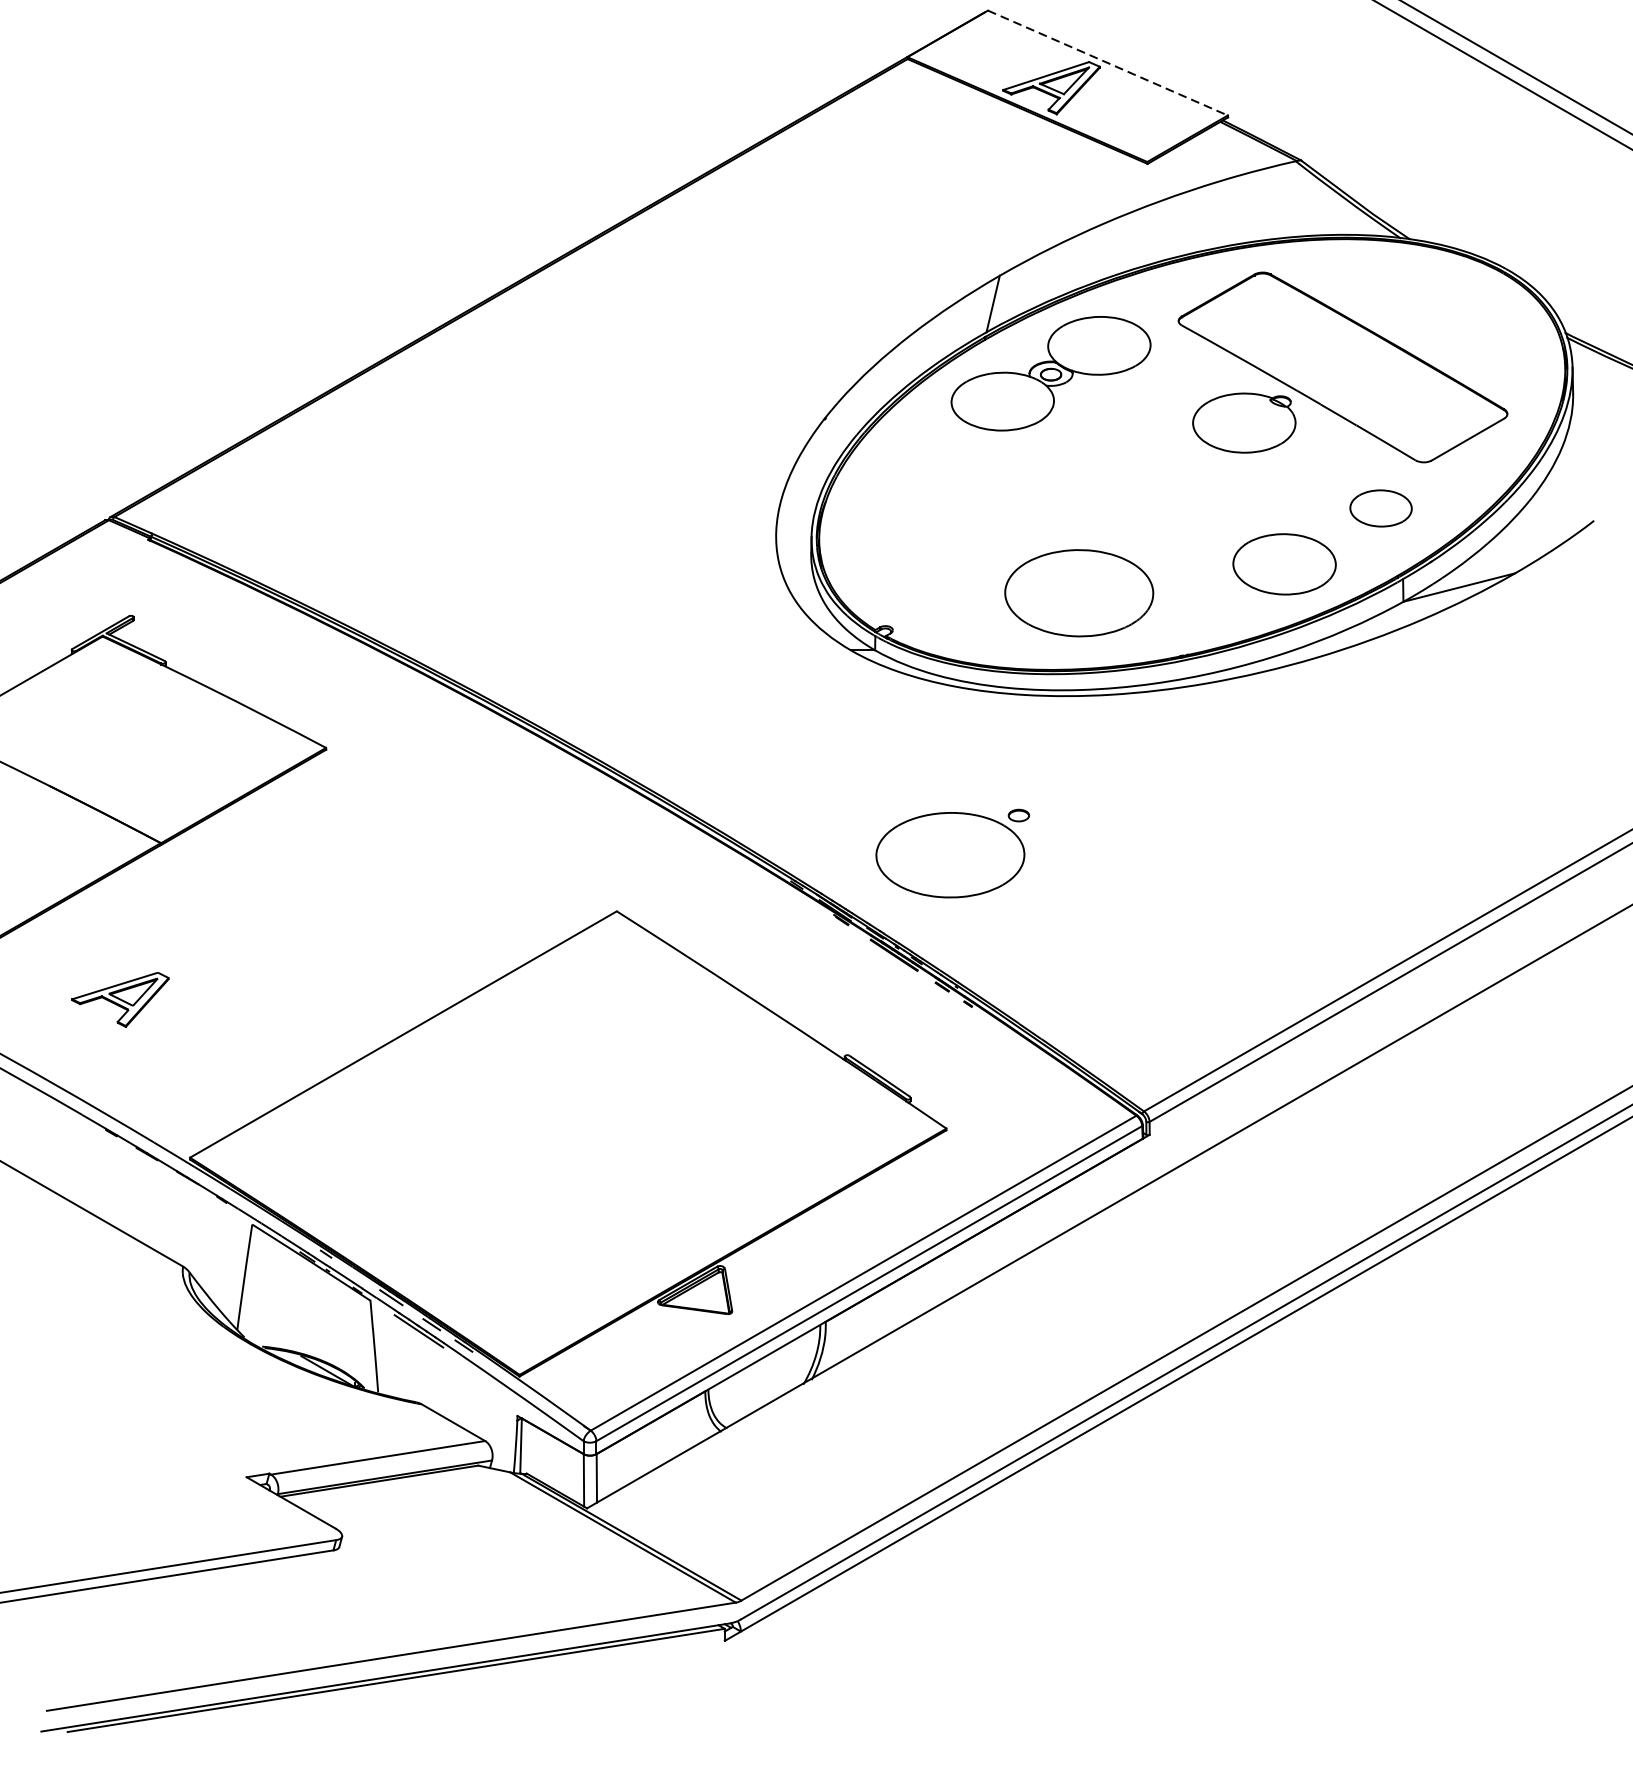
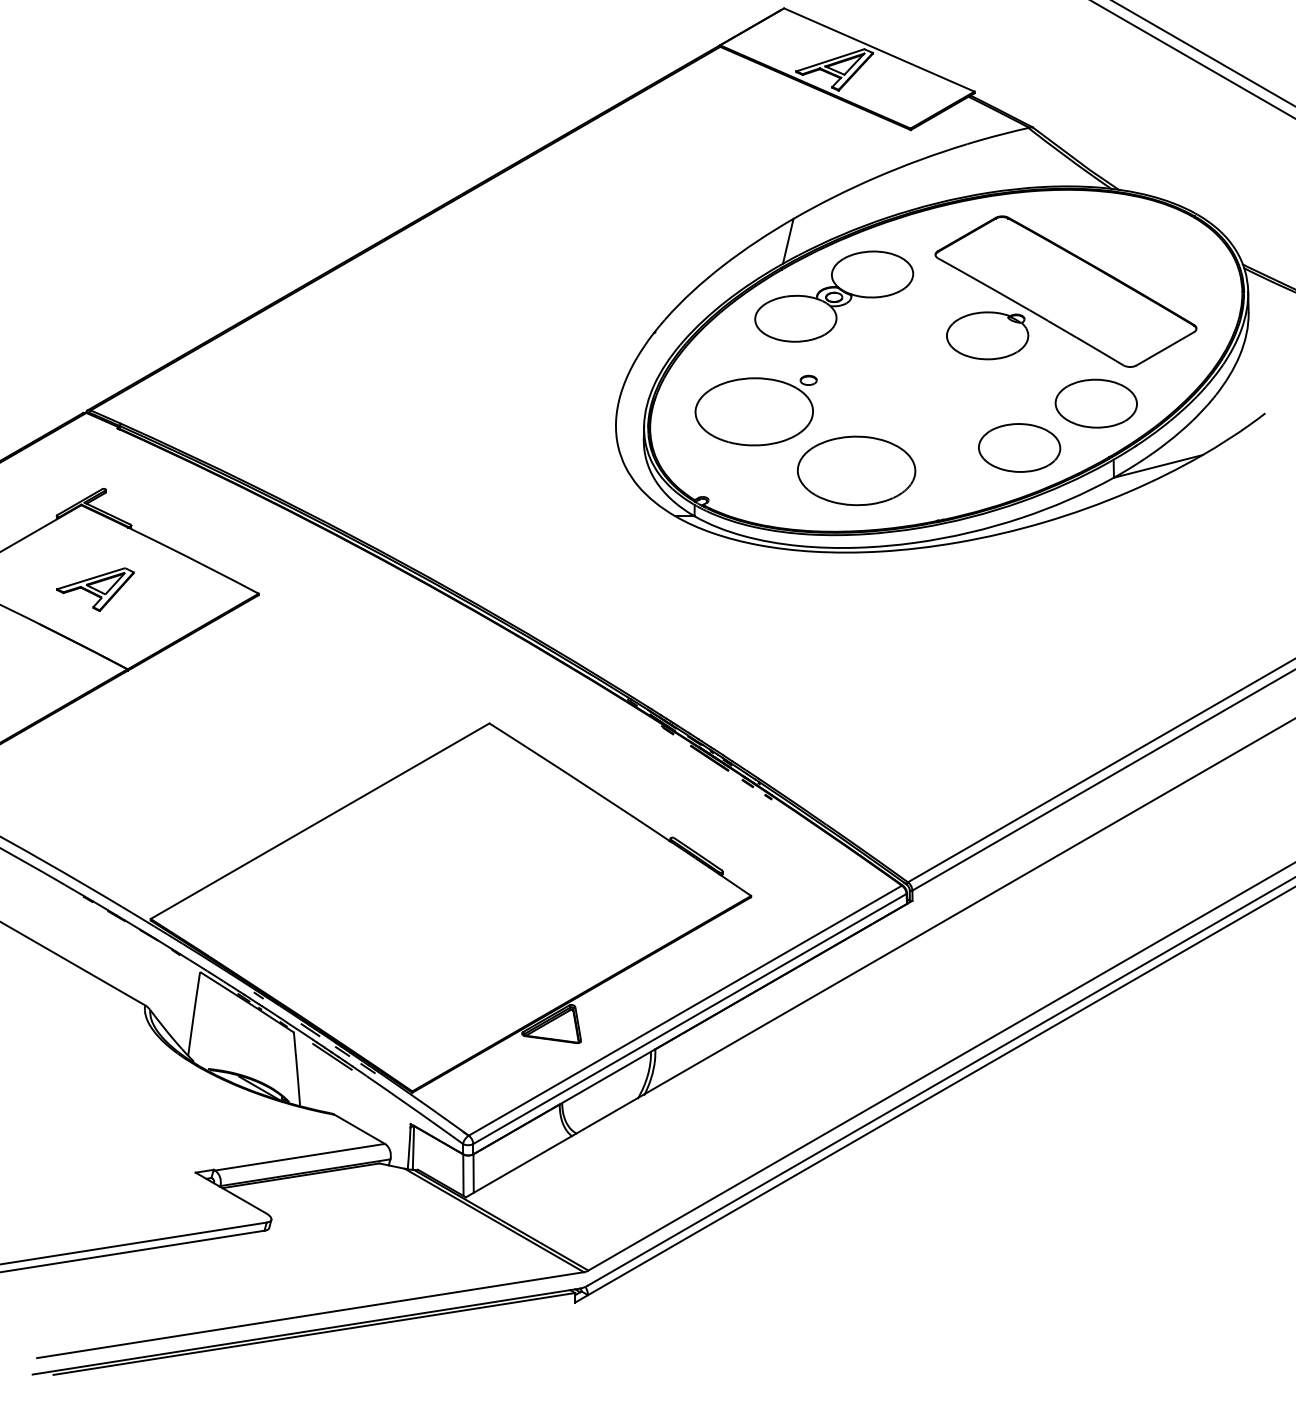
line: (1108, 63) -> (879, 50), dashed -> solid
part: (1380, 508) -> (1095, 403), size x1.67
part: (951, 853) -> (755, 410), moved
part: (120, 999) -> (95, 589), moved

